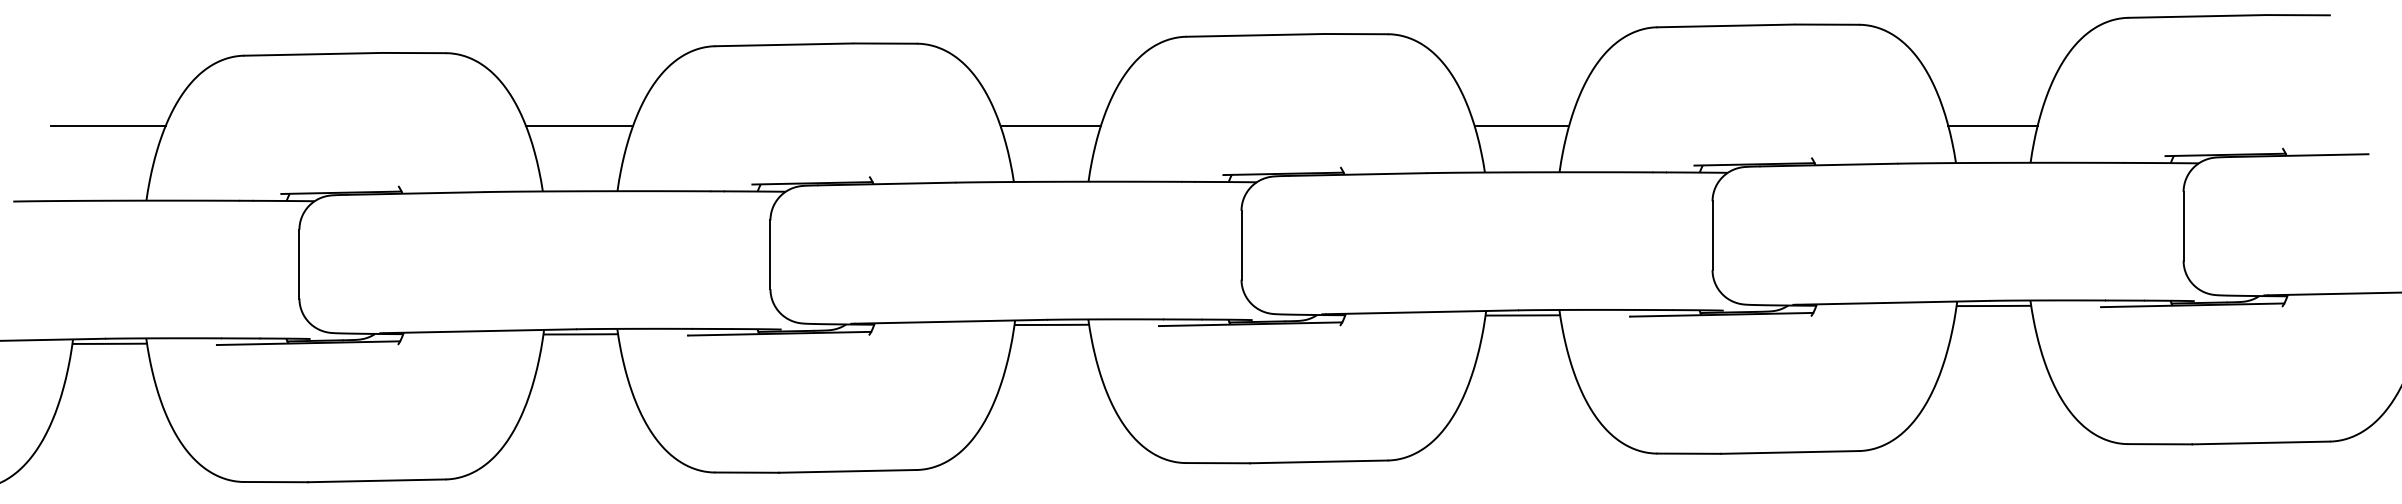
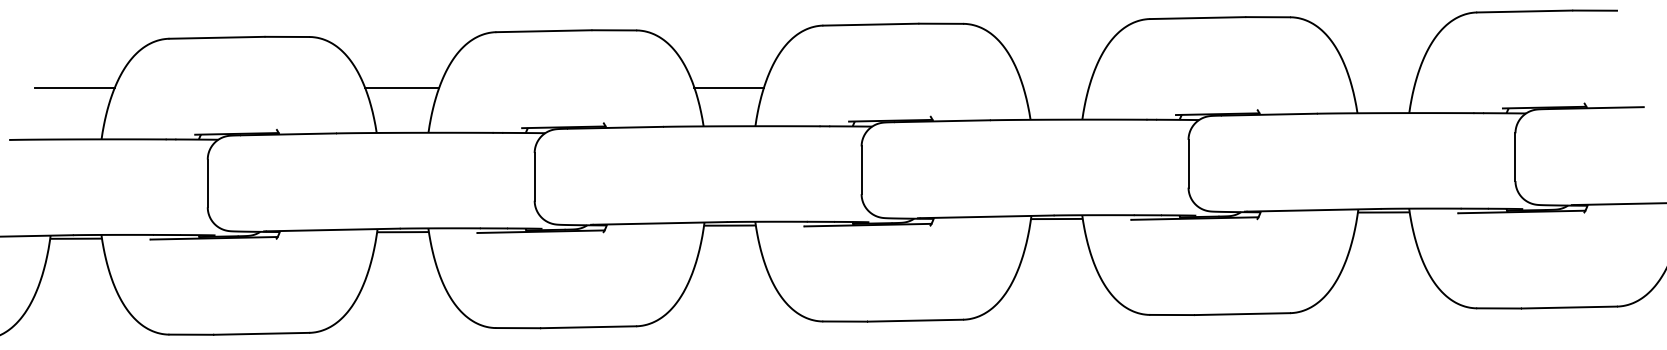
line: (1520, 125) -> (1055, 87), removed
line: (1993, 125) -> (1383, 87), removed

